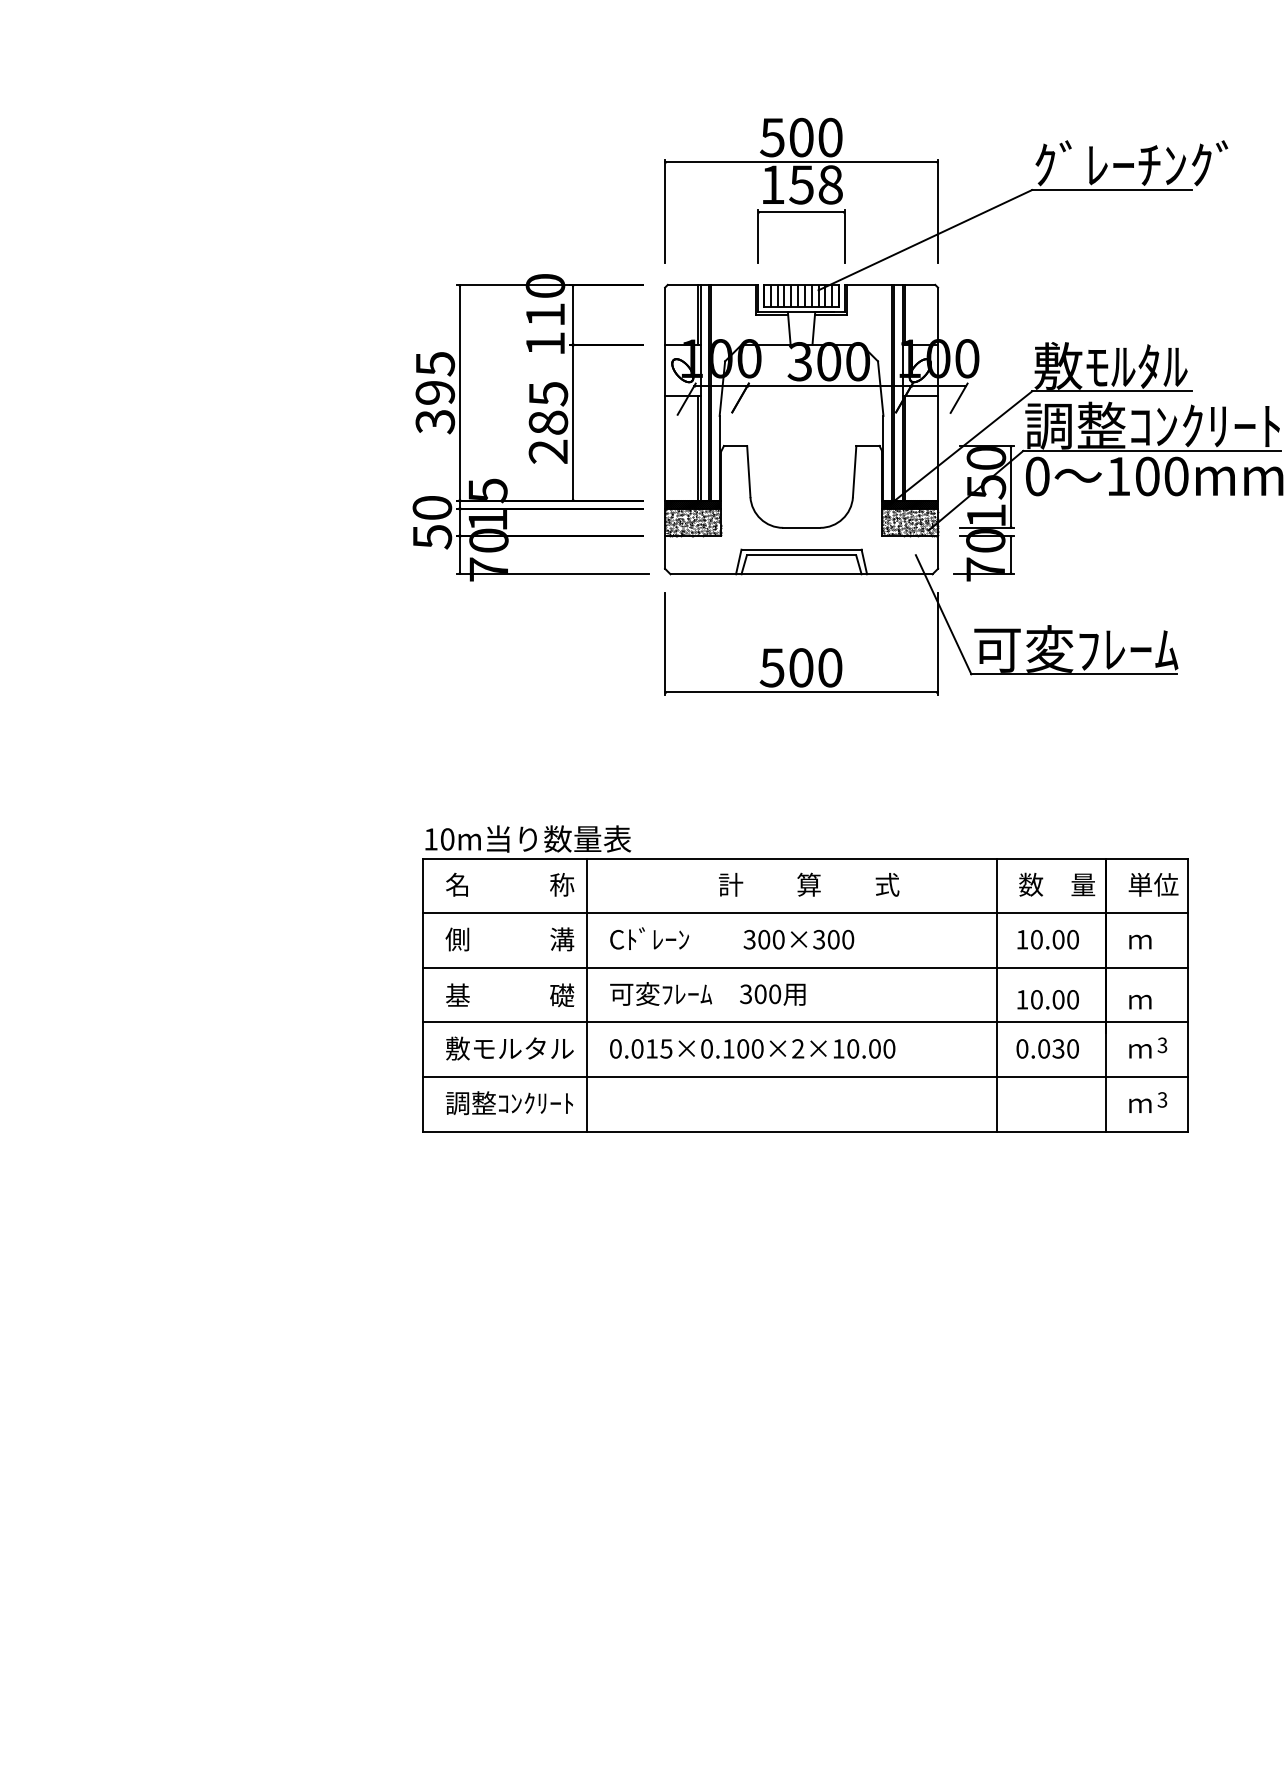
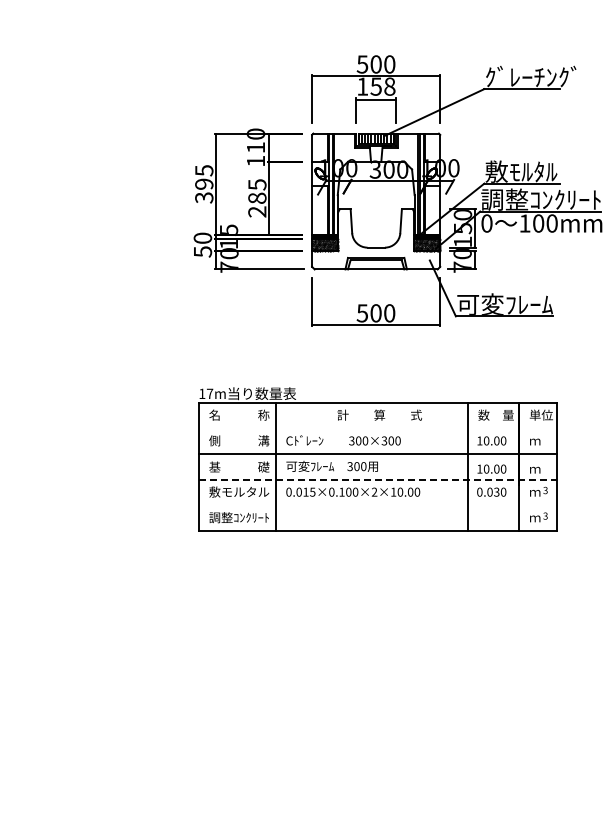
text: (448, 838) -> (210, 393), 10m -> 17m
line: (804, 913) -> (377, 428), removed
line: (806, 1021) -> (378, 479), solid -> dashed
line: (804, 1077) -> (377, 505), removed

